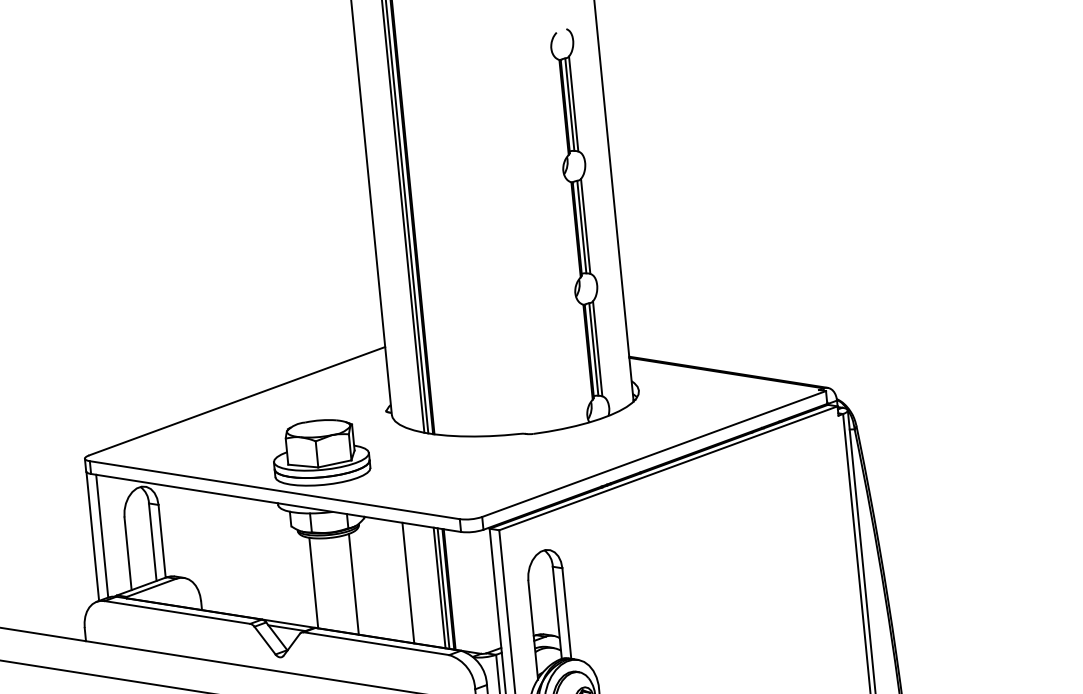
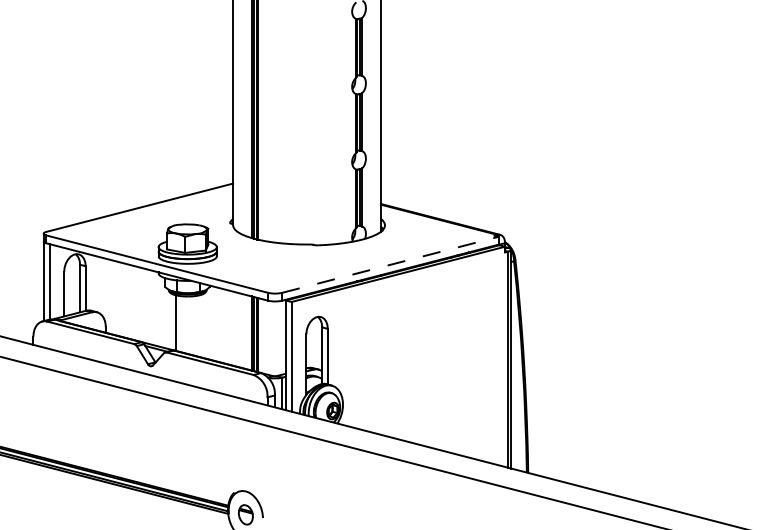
line: (654, 453) -> (390, 264), solid -> dashed
line: (408, 582) -> (233, 328), removed
line: (353, 584) -> (199, 326), removed

